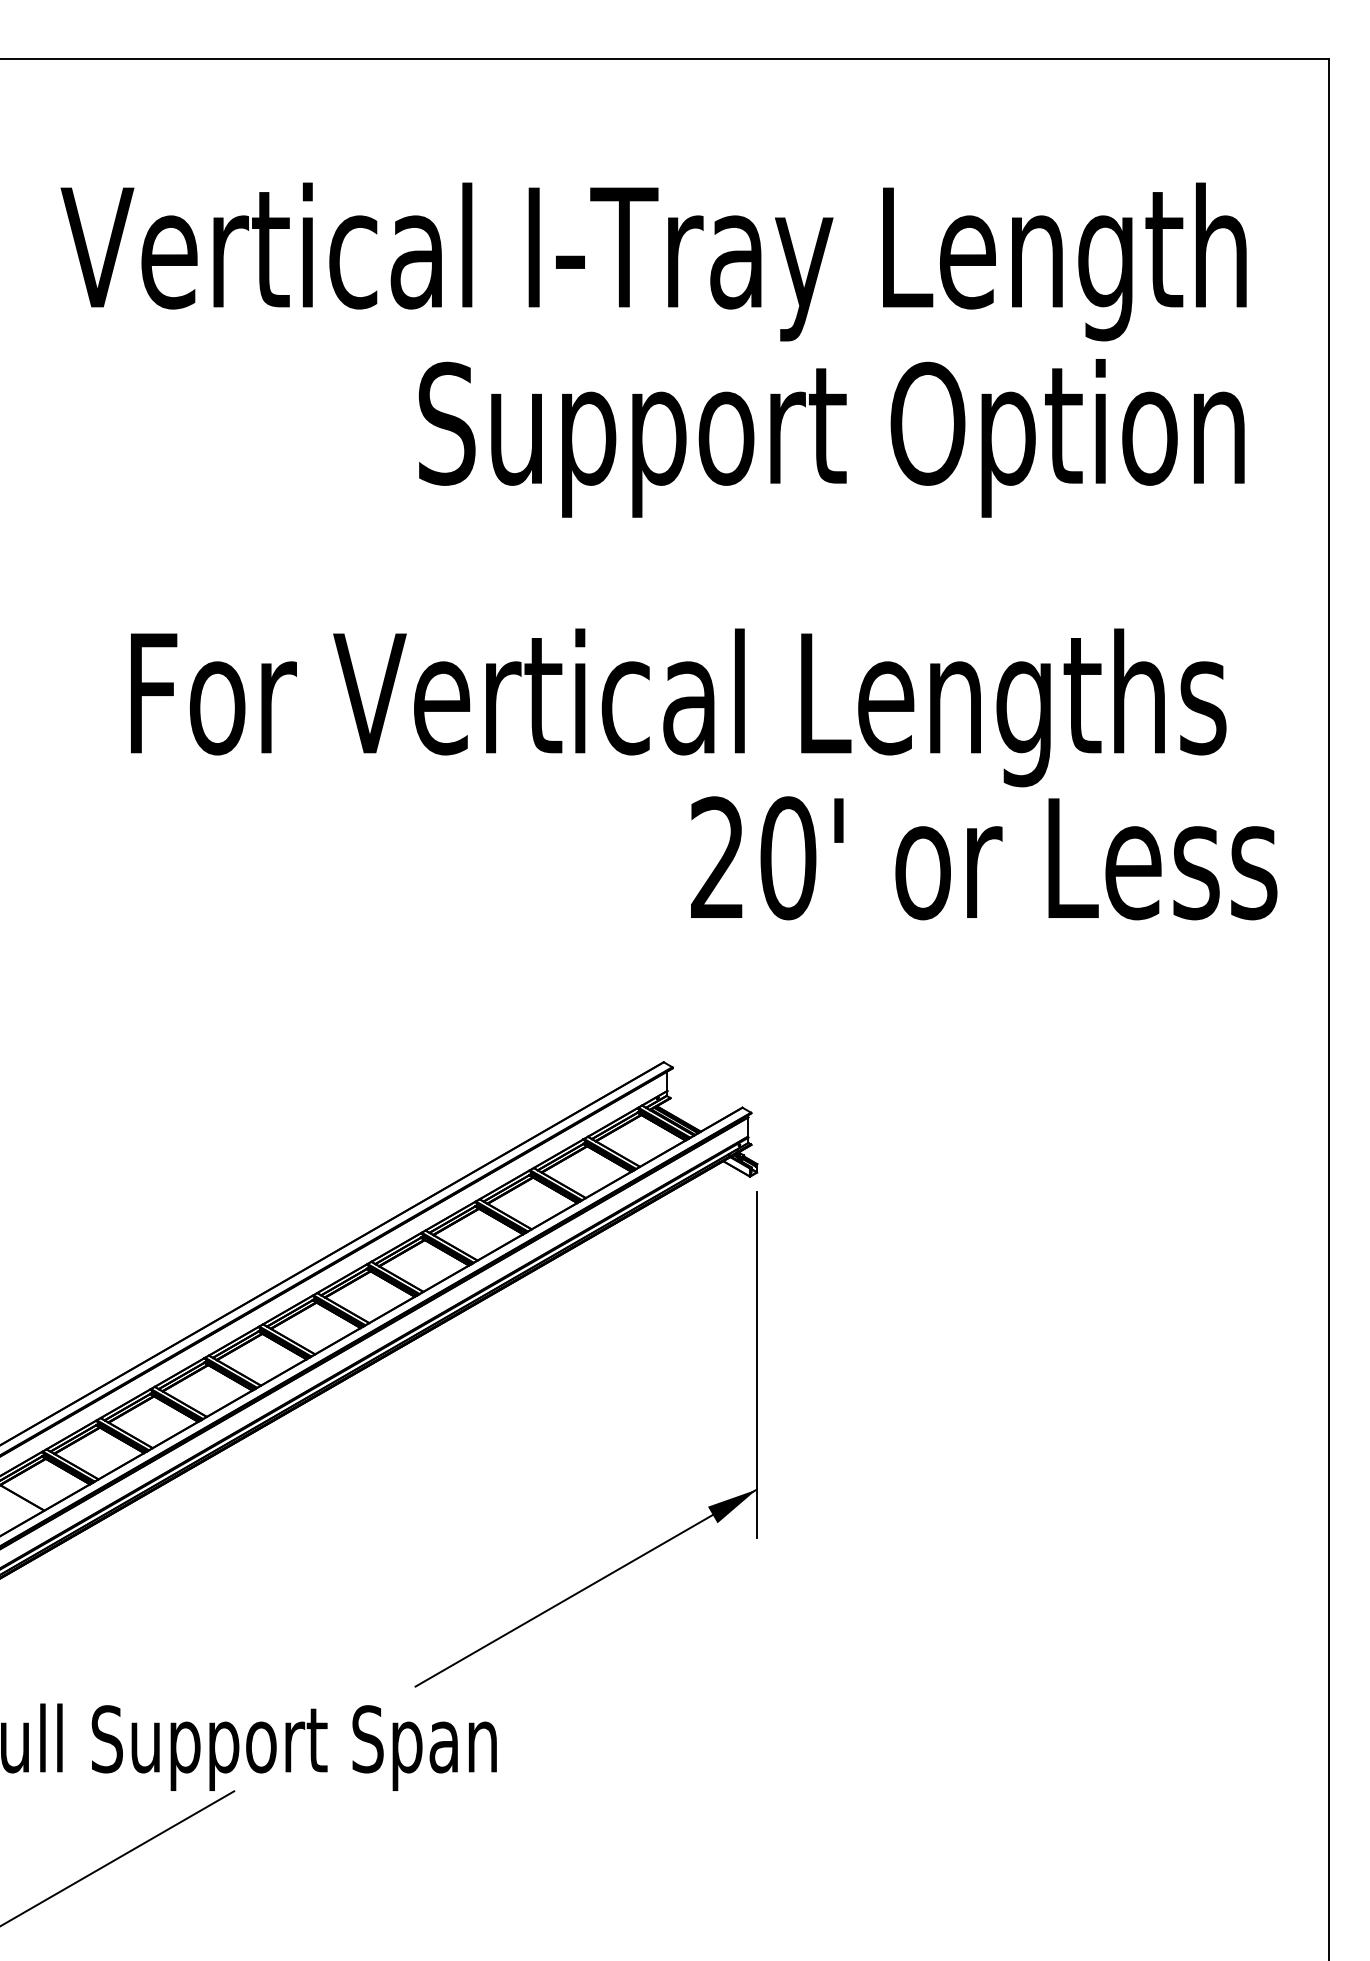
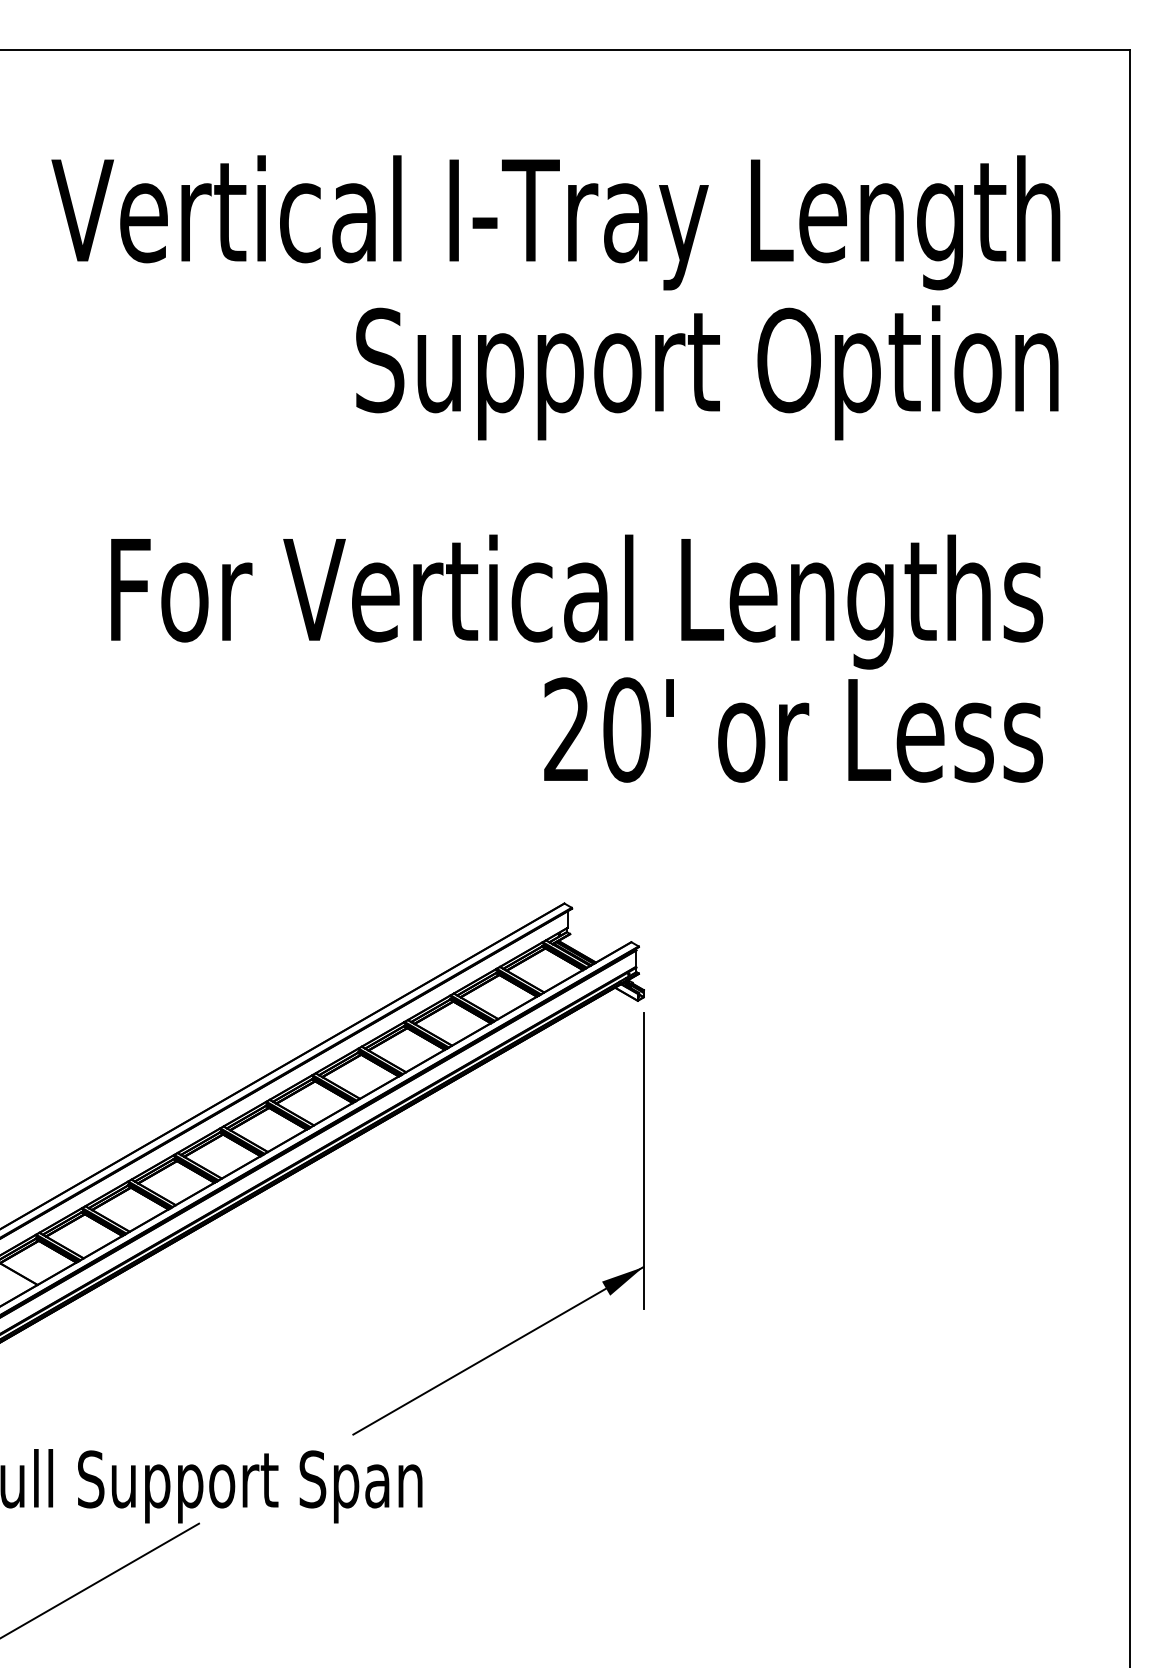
text: (984, 858) -> (793, 730), moved

